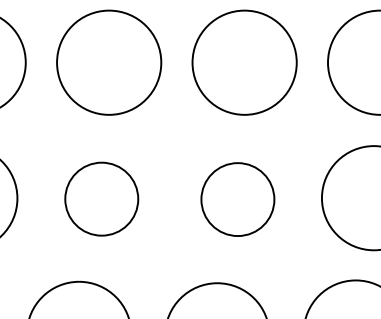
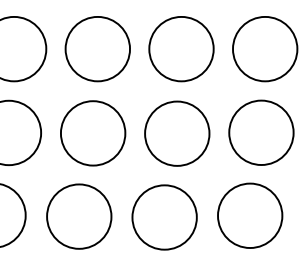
part: (102, 199) -> (93, 133), size x1.43
part: (238, 199) -> (177, 133), size x1.43

